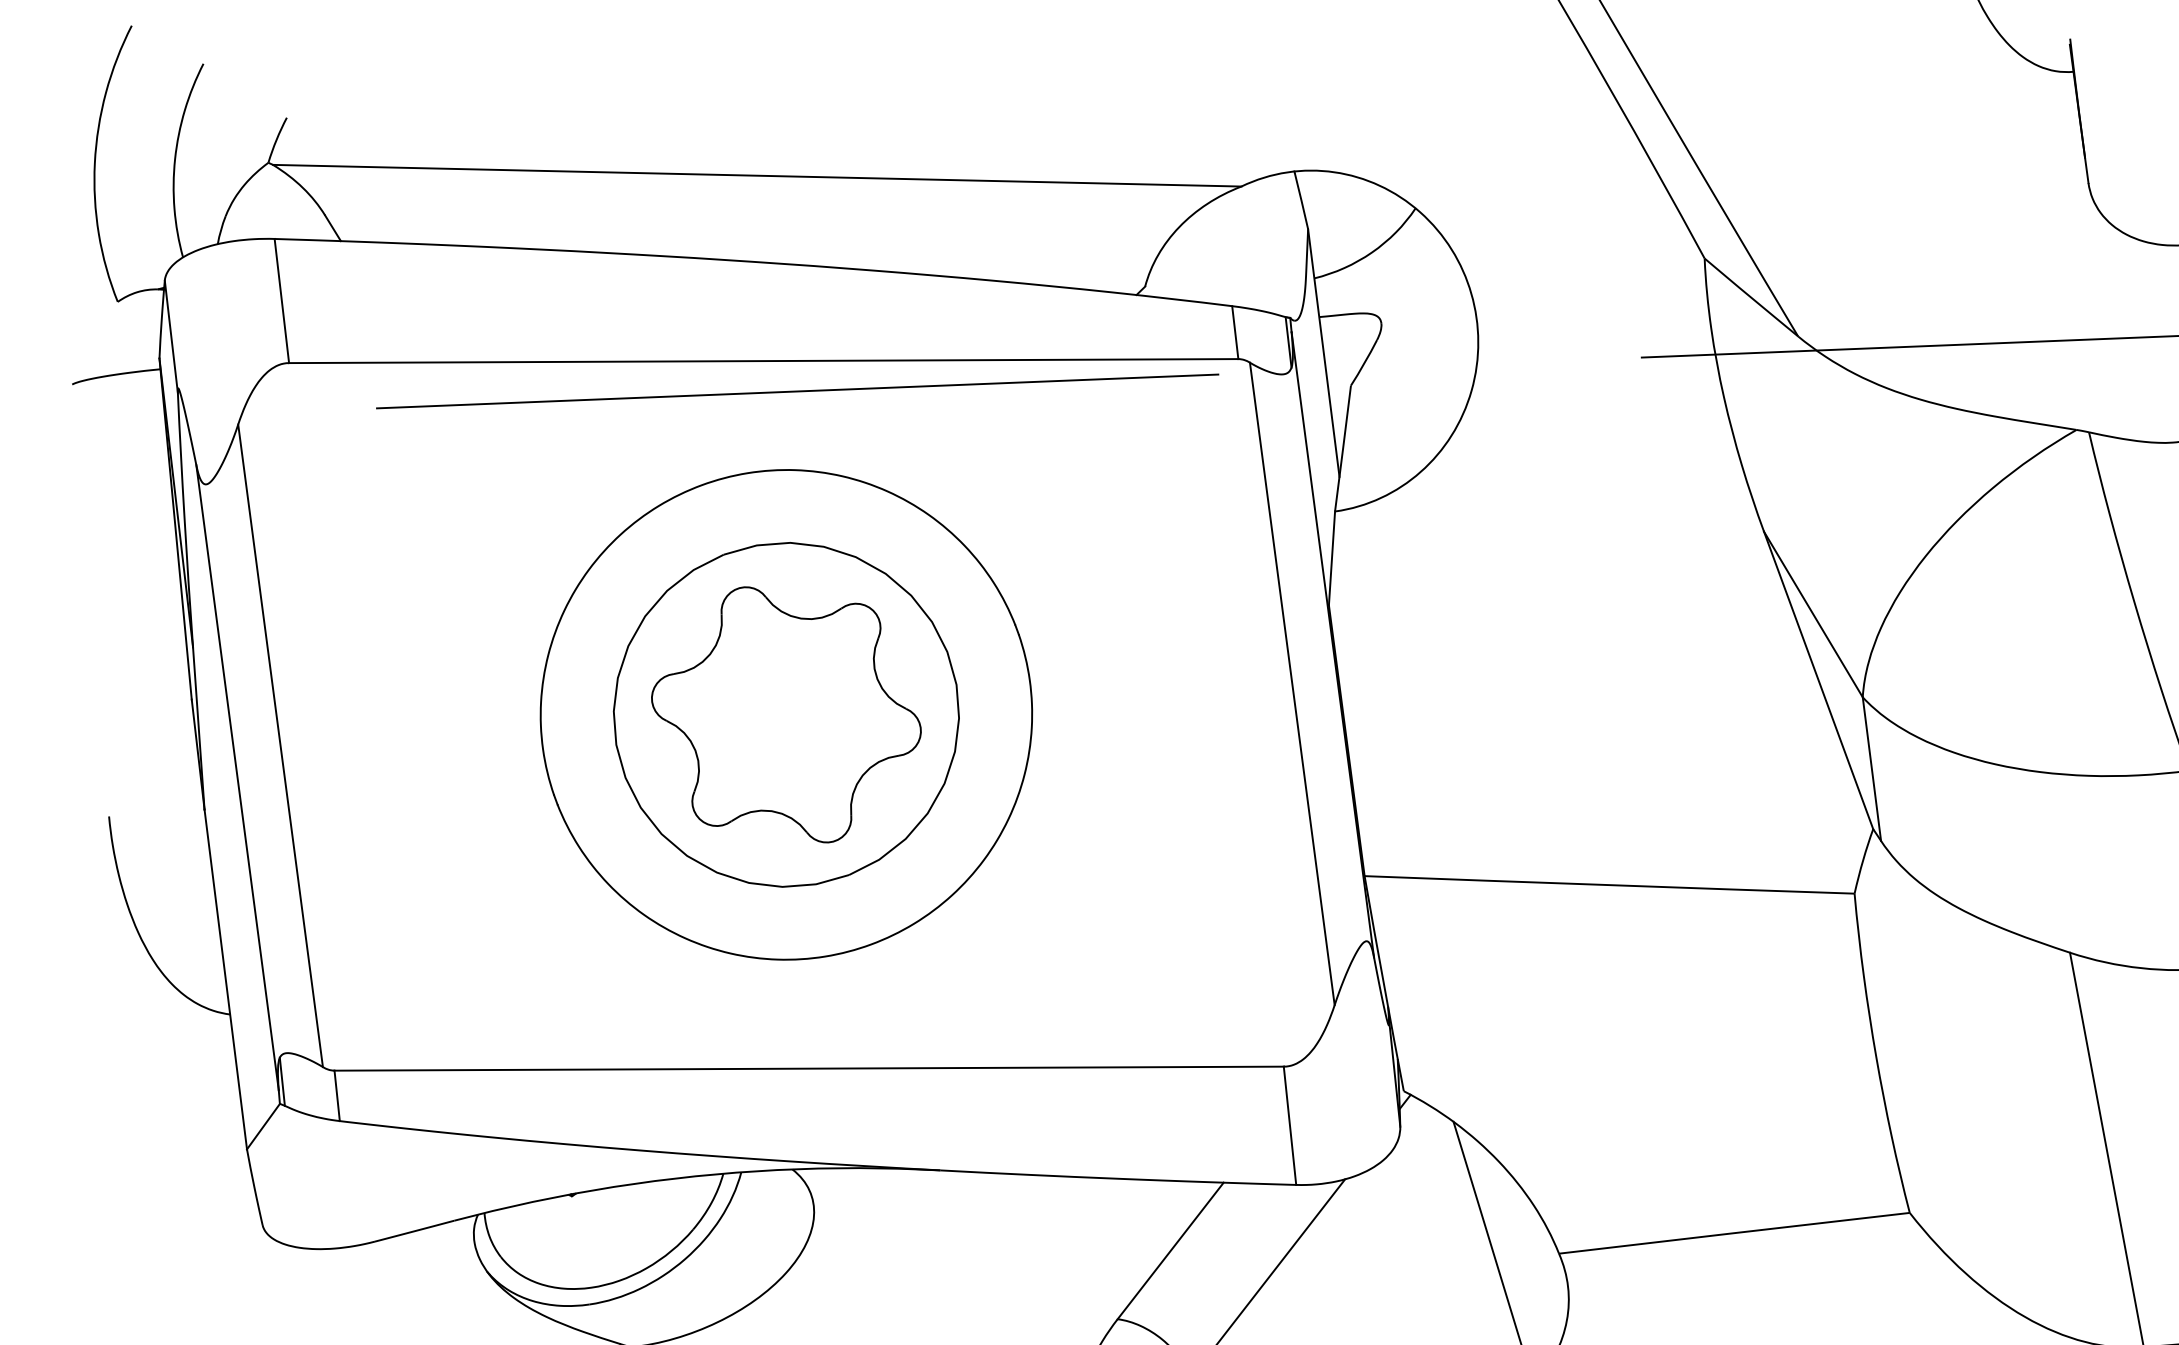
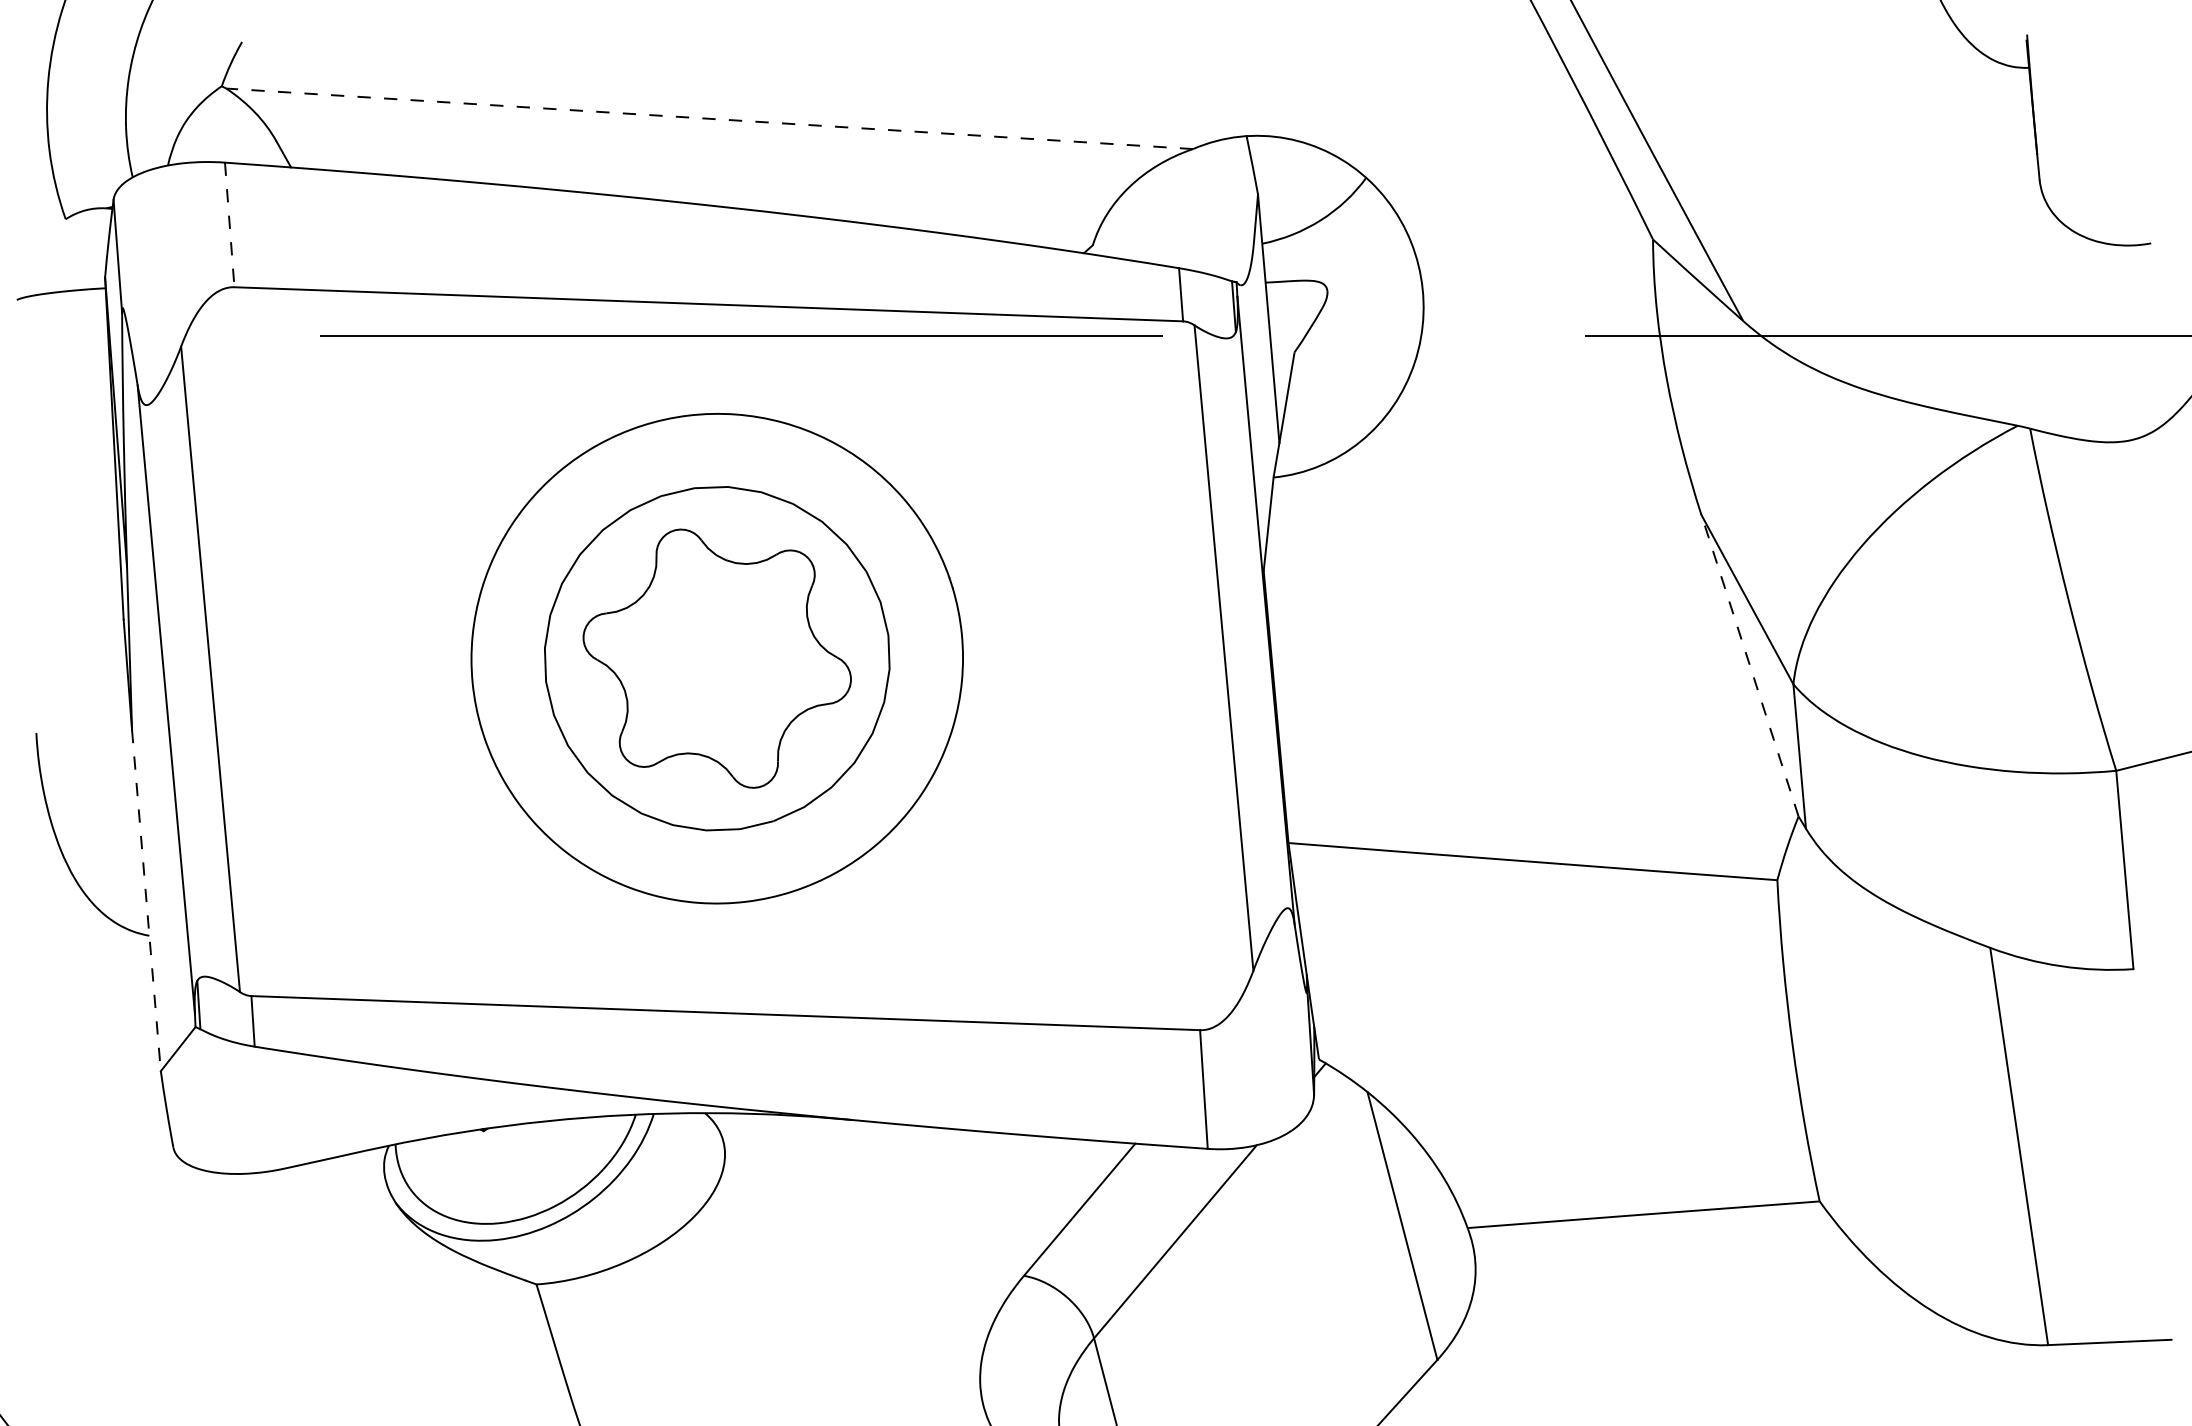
line: (757, 175) -> (709, 118), solid -> dashed
line: (281, 301) -> (229, 225), solid -> dashed
line: (1818, 680) -> (1749, 665), solid -> dashed
line: (225, 980) -> (146, 901), solid -> dashed

